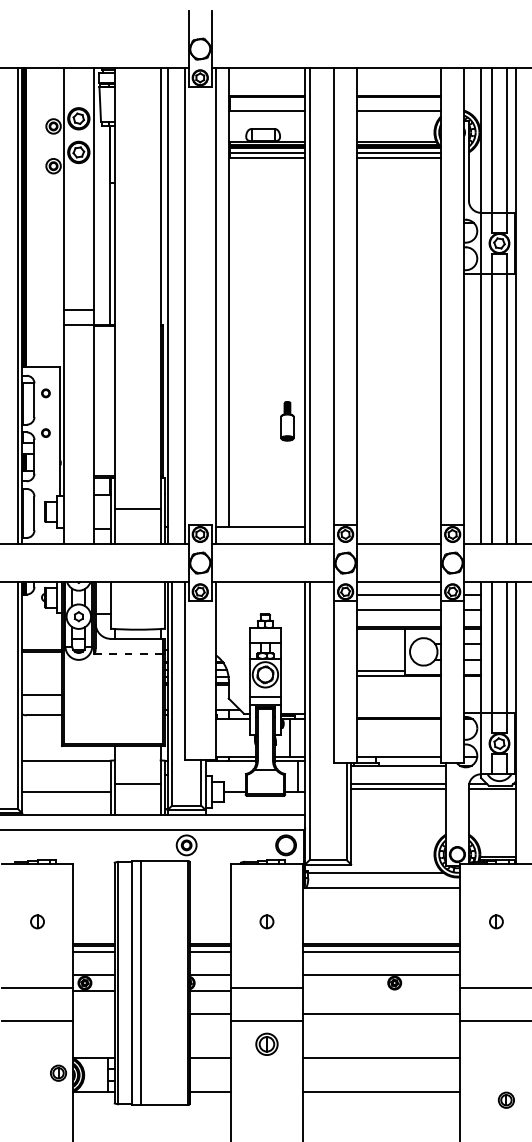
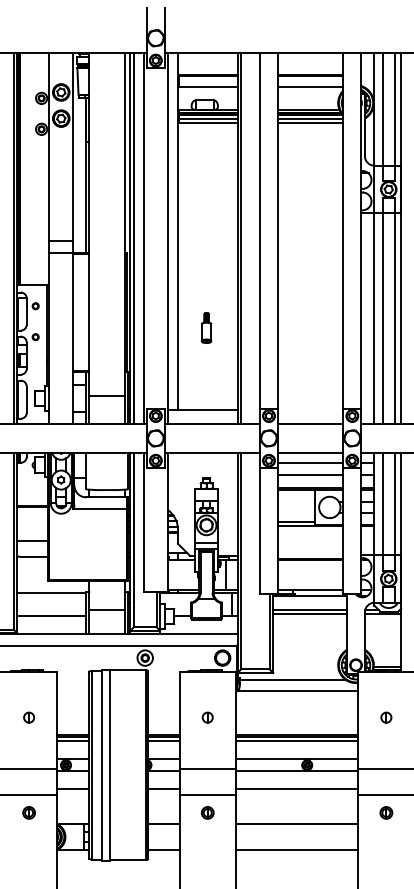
line: (172, 306) -> (134, 238), added
part: (287, 421) -> (206, 328), moved
line: (128, 654) -> (99, 509), dashed -> solid
line: (381, 990) -> (296, 771), added
line: (93, 1013) -> (72, 788), added
part: (266, 1043) -> (207, 812), size x0.71
part: (58, 1072) -> (29, 812), moved
part: (505, 1099) -> (385, 812), moved

